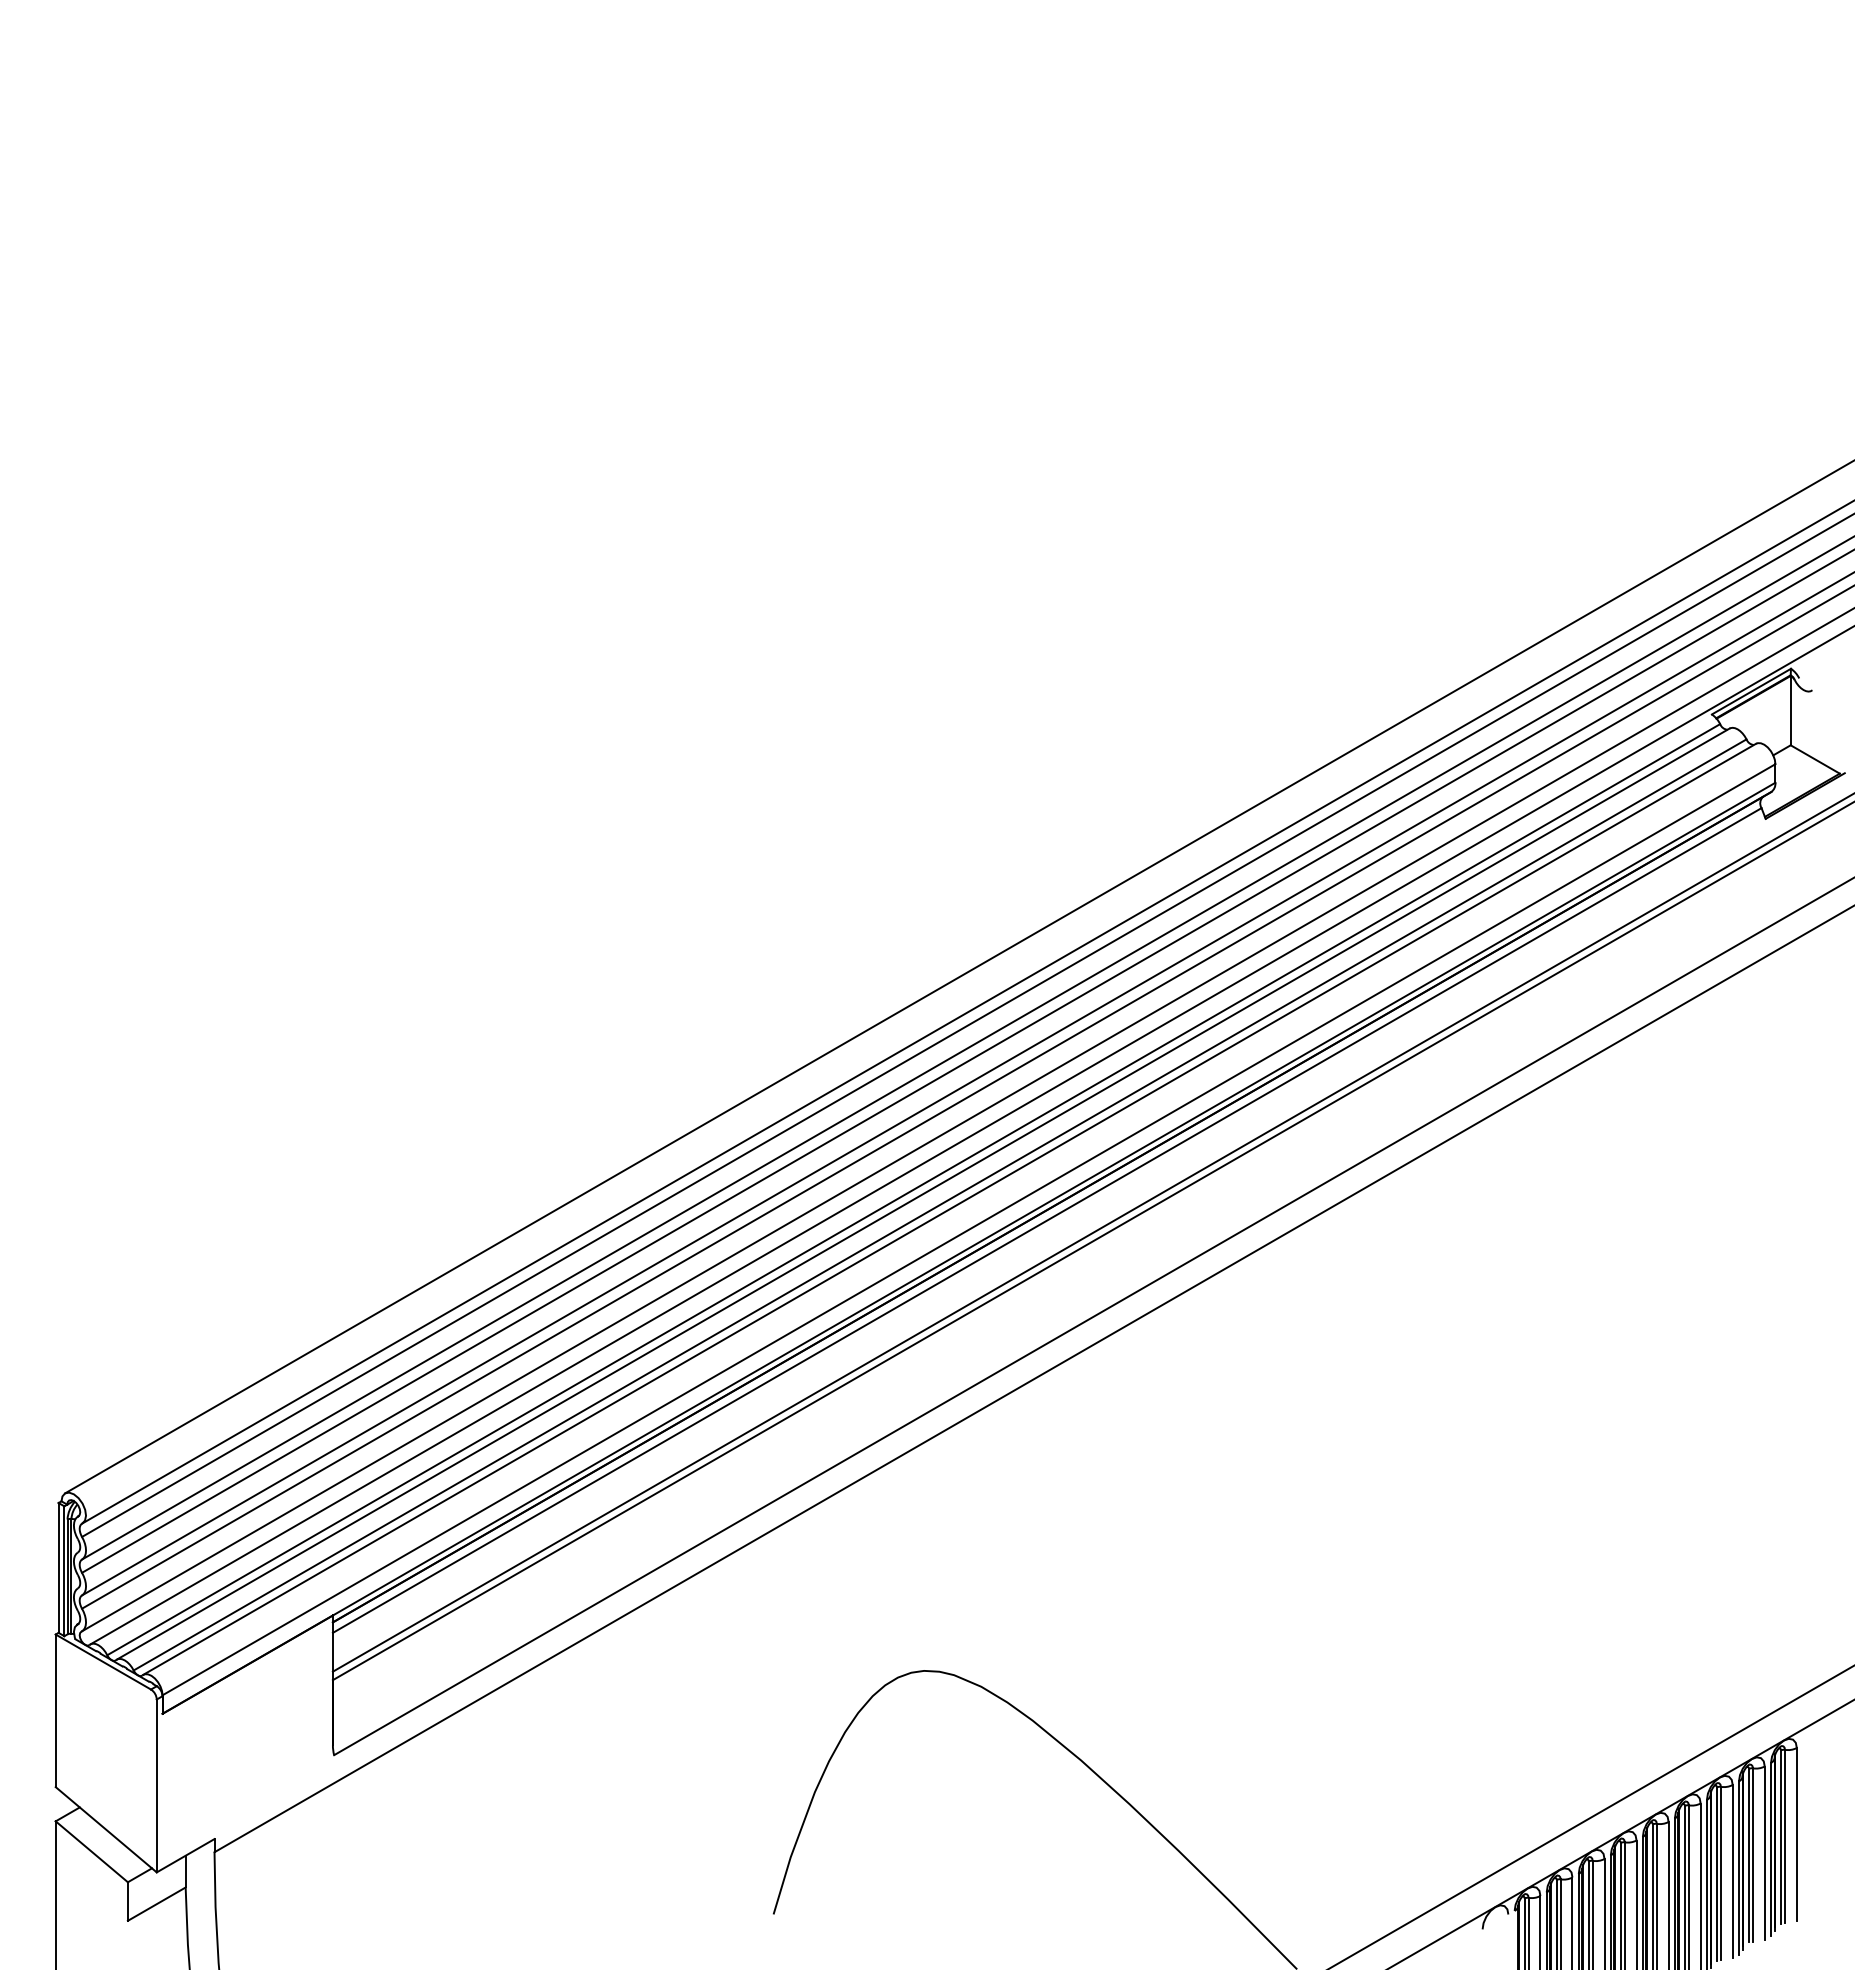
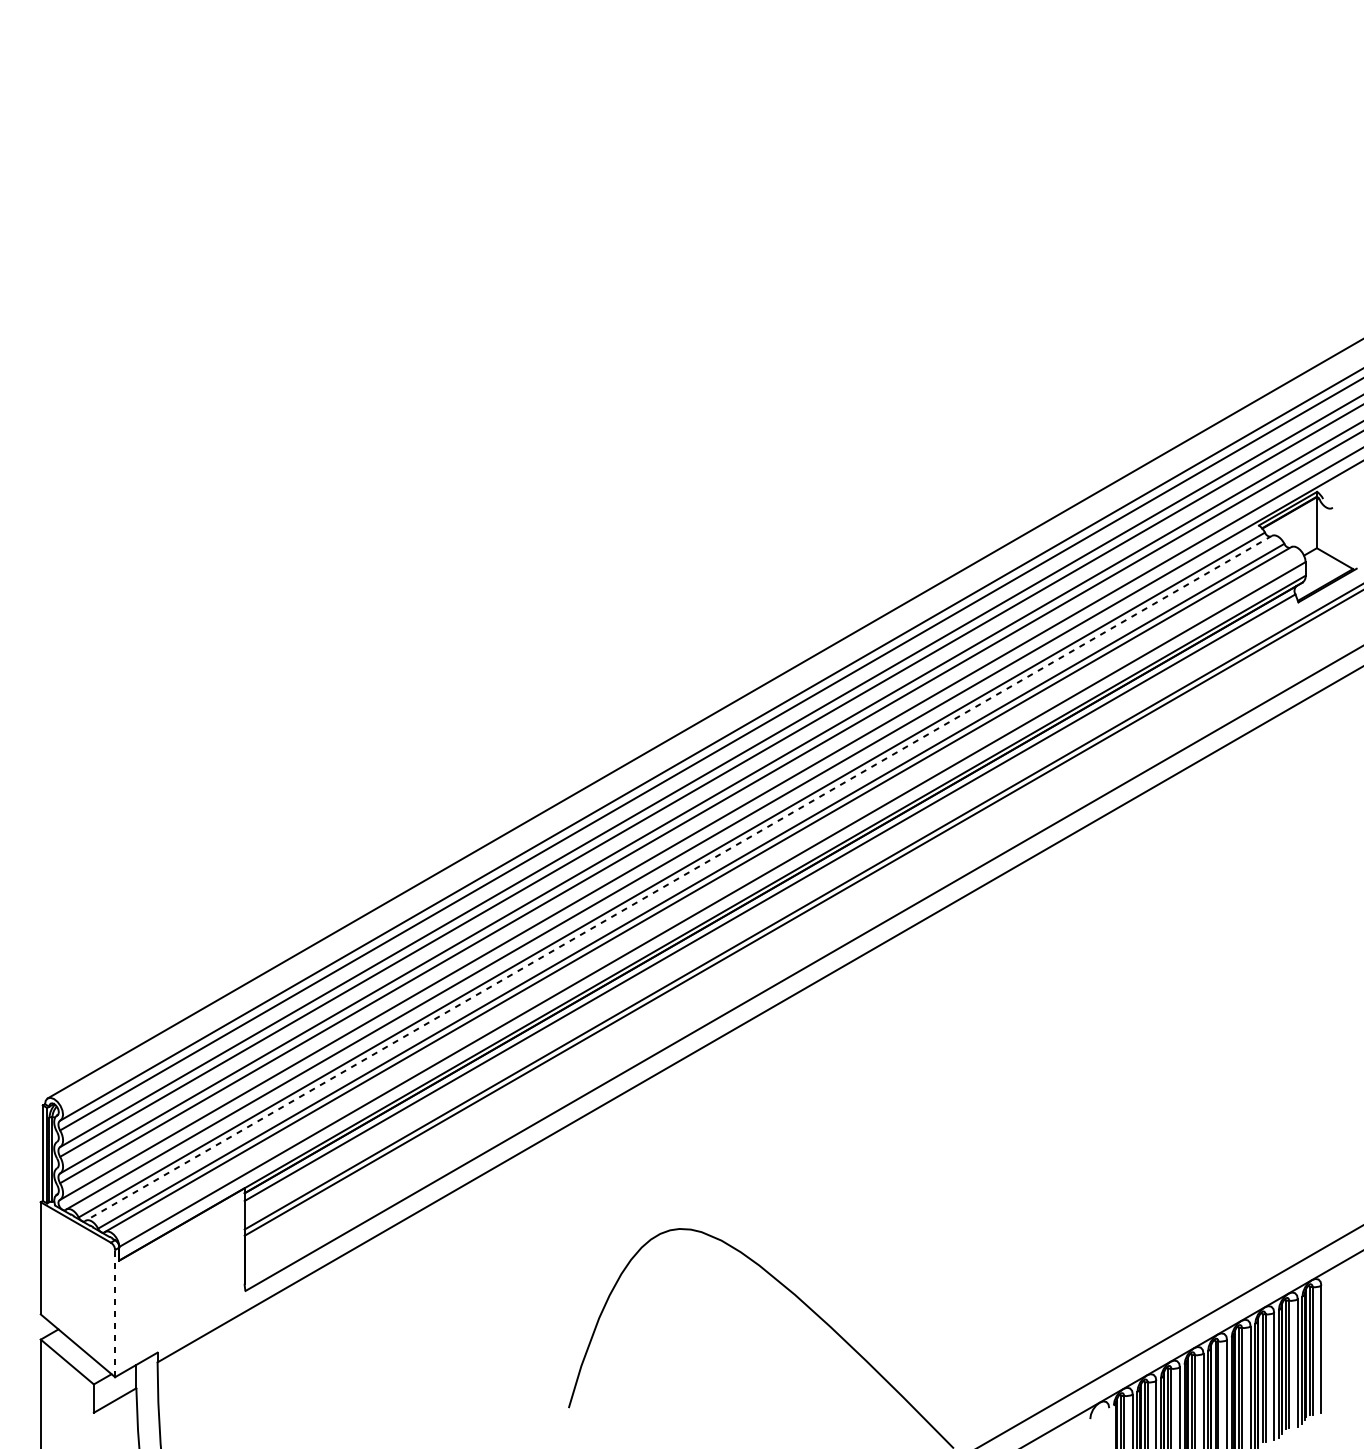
line: (922, 1194) -> (678, 878), solid -> dashed
line: (156, 1785) -> (114, 1313), solid -> dashed

